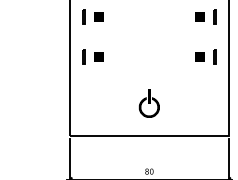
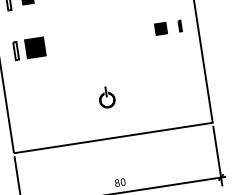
part: (98, 56) -> (34, 48), size x1.6
part: (214, 56) -> (179, 25), size x0.6
part: (148, 103) -> (106, 97), size x0.6

